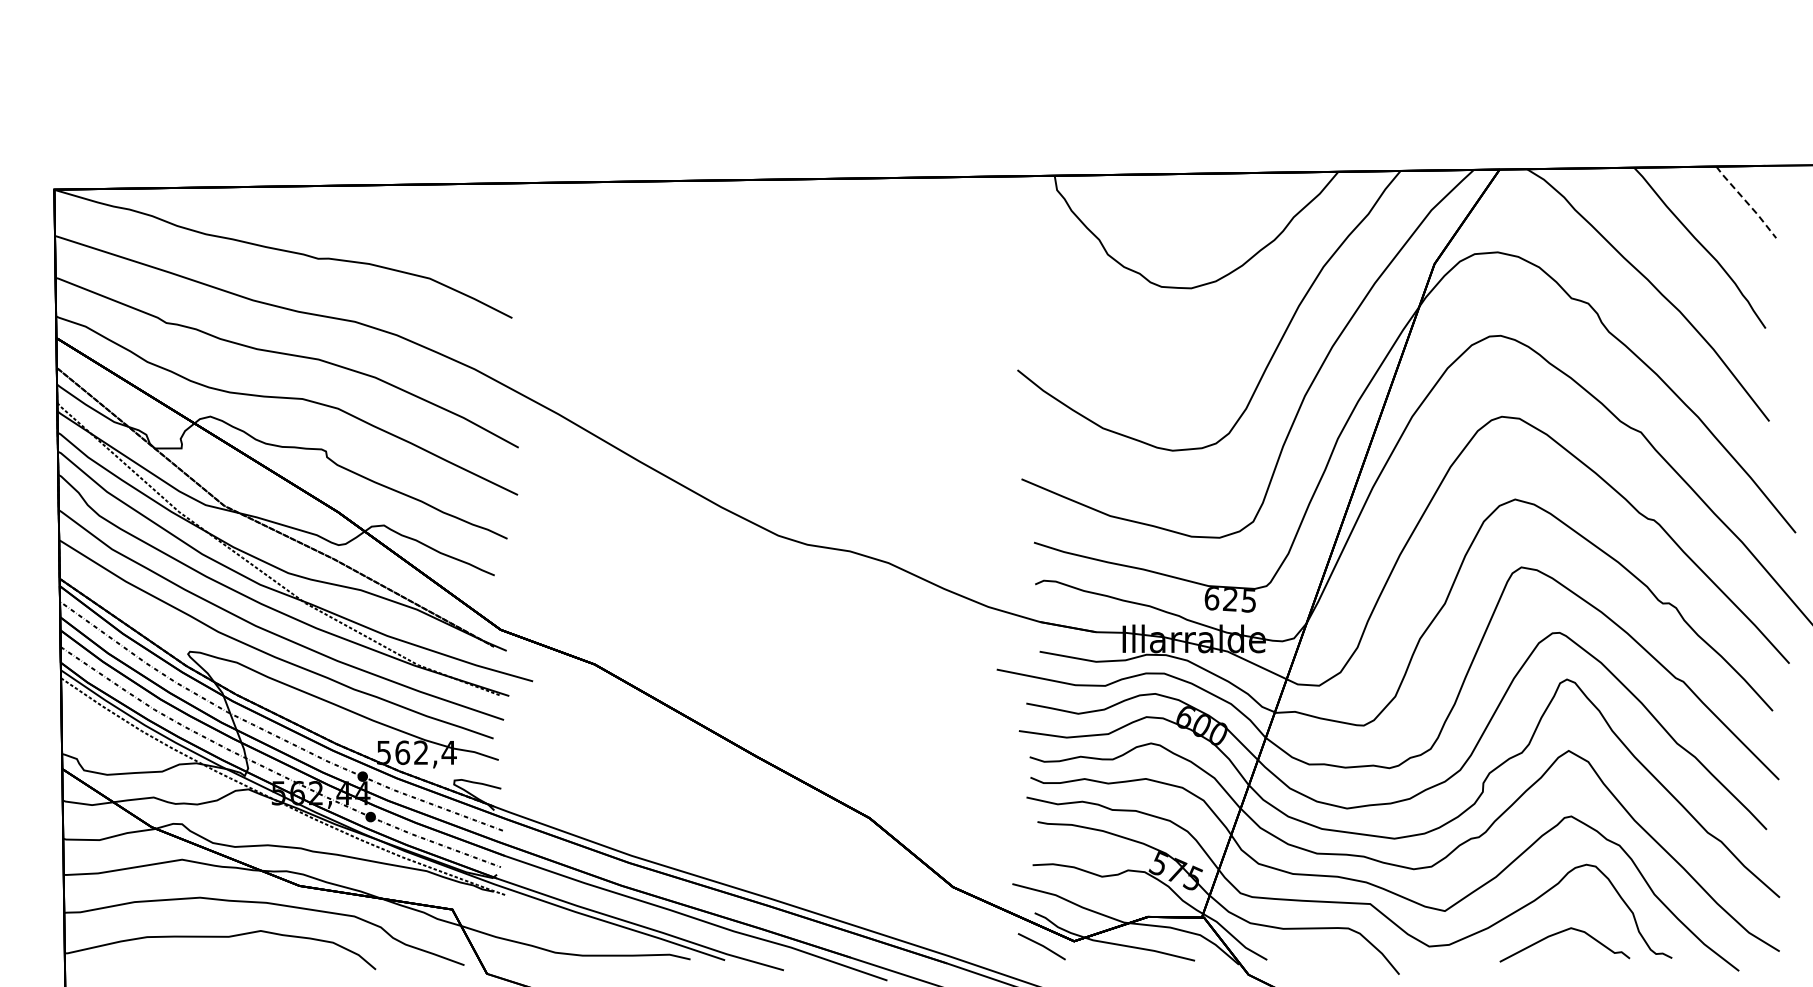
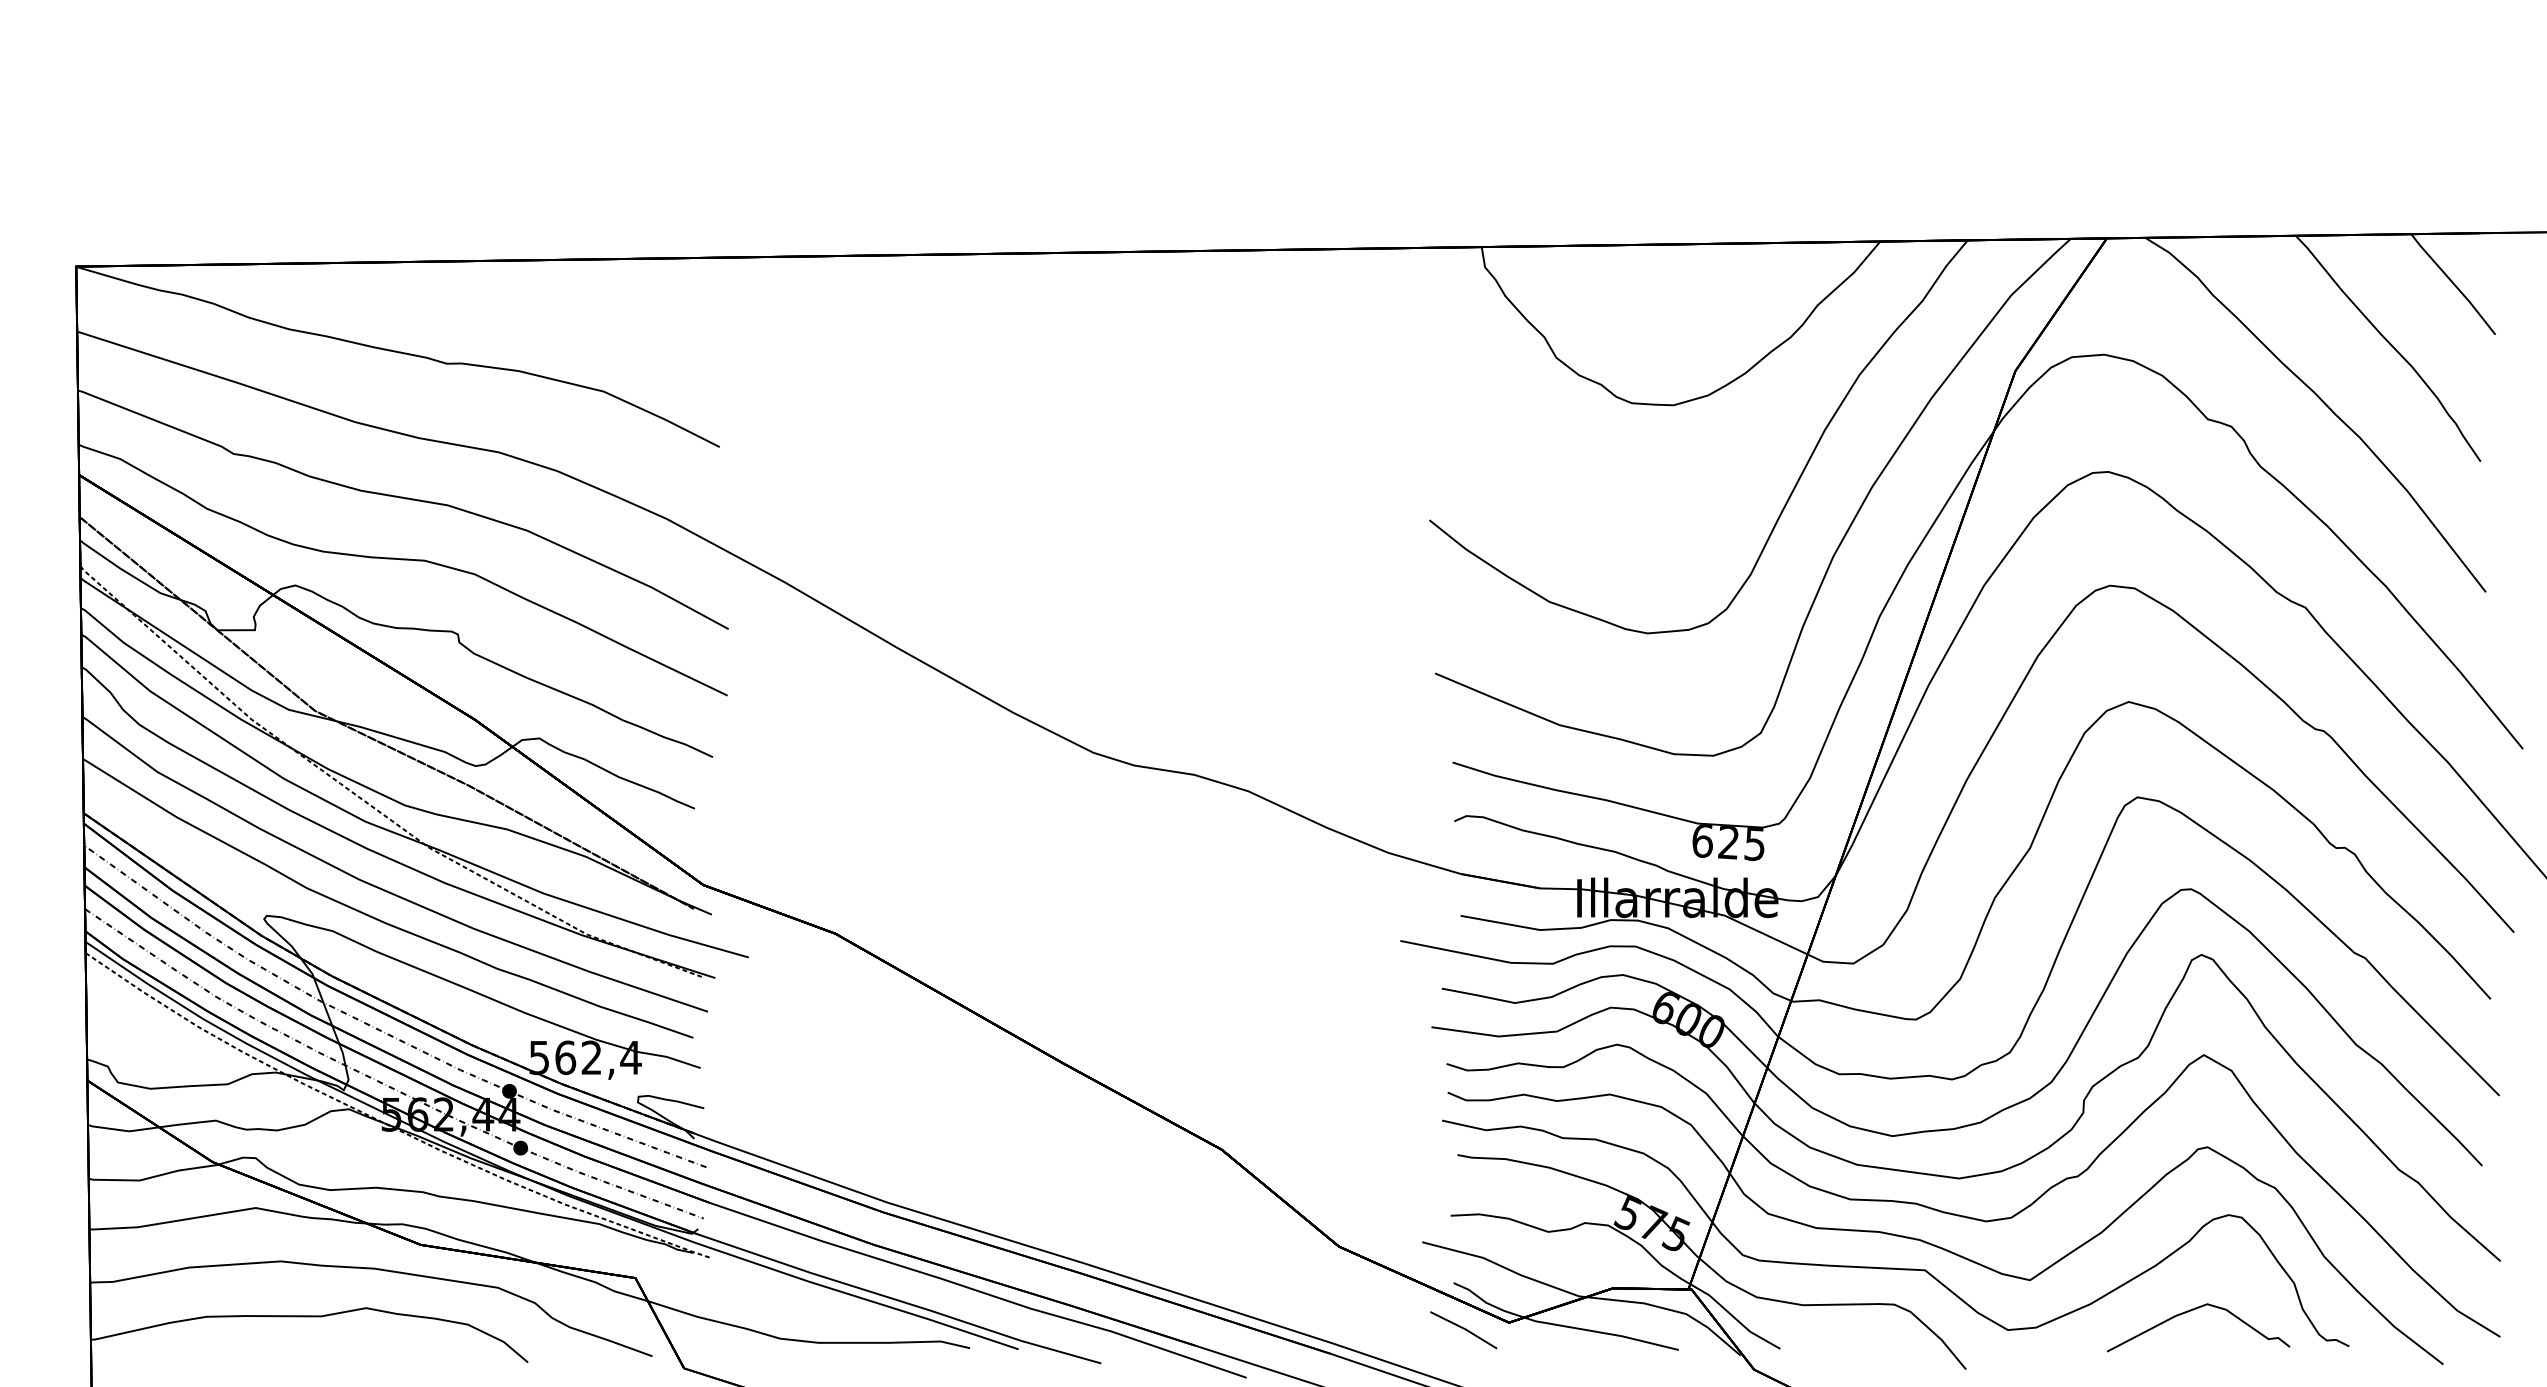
line: (1746, 202) -> (2453, 284), dashed -> solid

